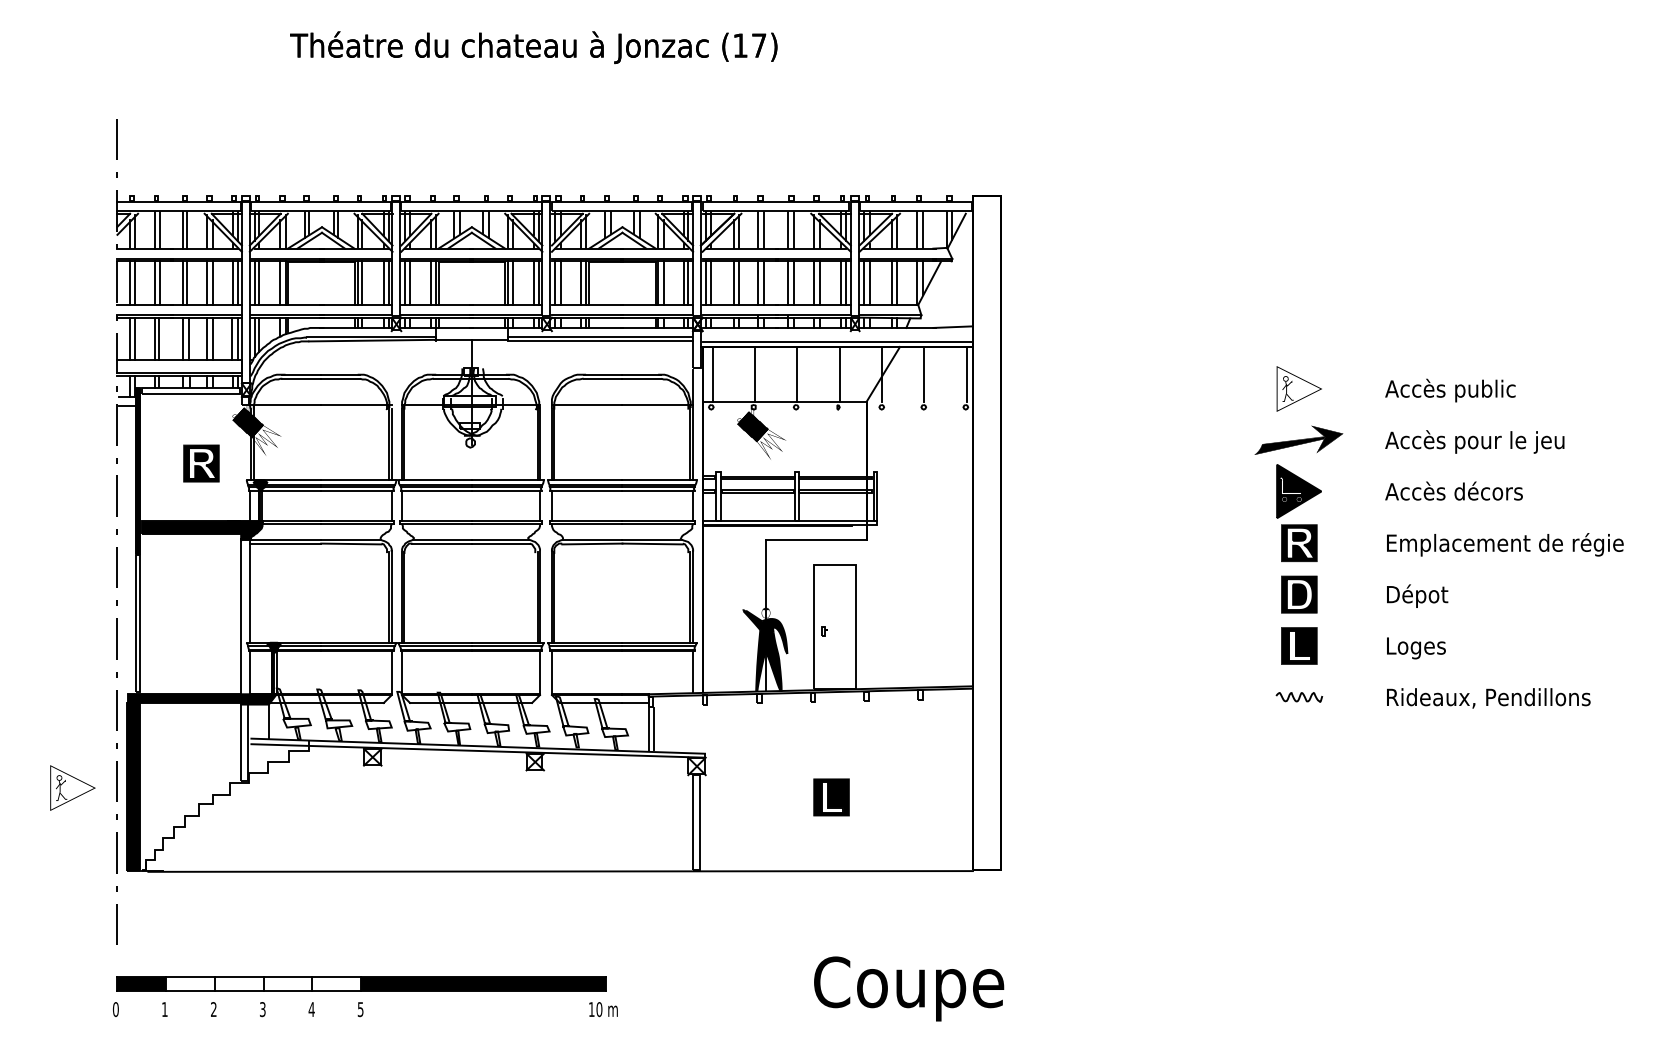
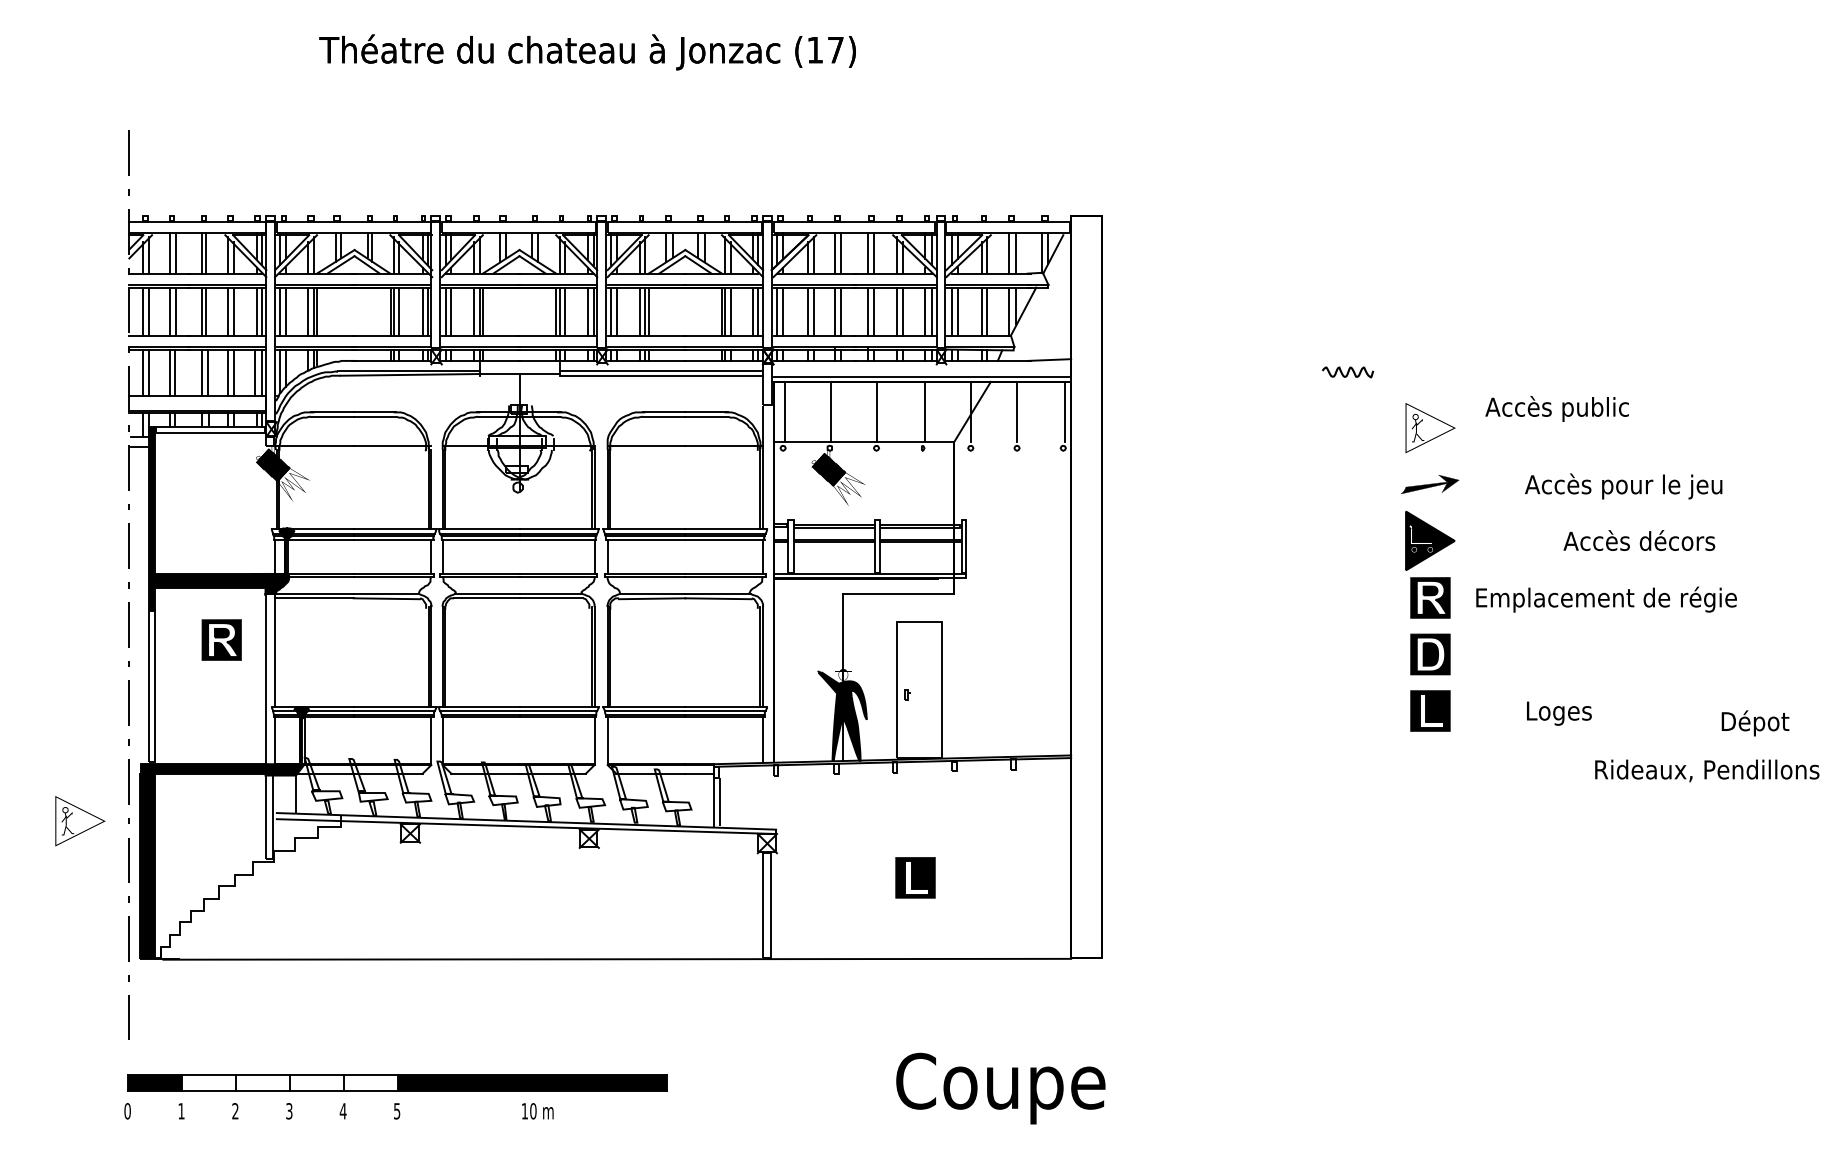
text: (1450, 390) -> (1557, 408), moved
part: (1298, 439) -> (1429, 483), size x0.6
part: (201, 463) -> (221, 640), moved
text: (1453, 490) -> (1638, 539), moved
text: (1505, 544) -> (1606, 599), moved
text: (1417, 595) -> (1755, 722), moved
curve: (1299, 697) -> (1348, 372), moved
text: (1488, 698) -> (1706, 771), moved
part: (72, 787) -> (79, 820), moved
text: (603, 1009) -> (537, 1111), moved

